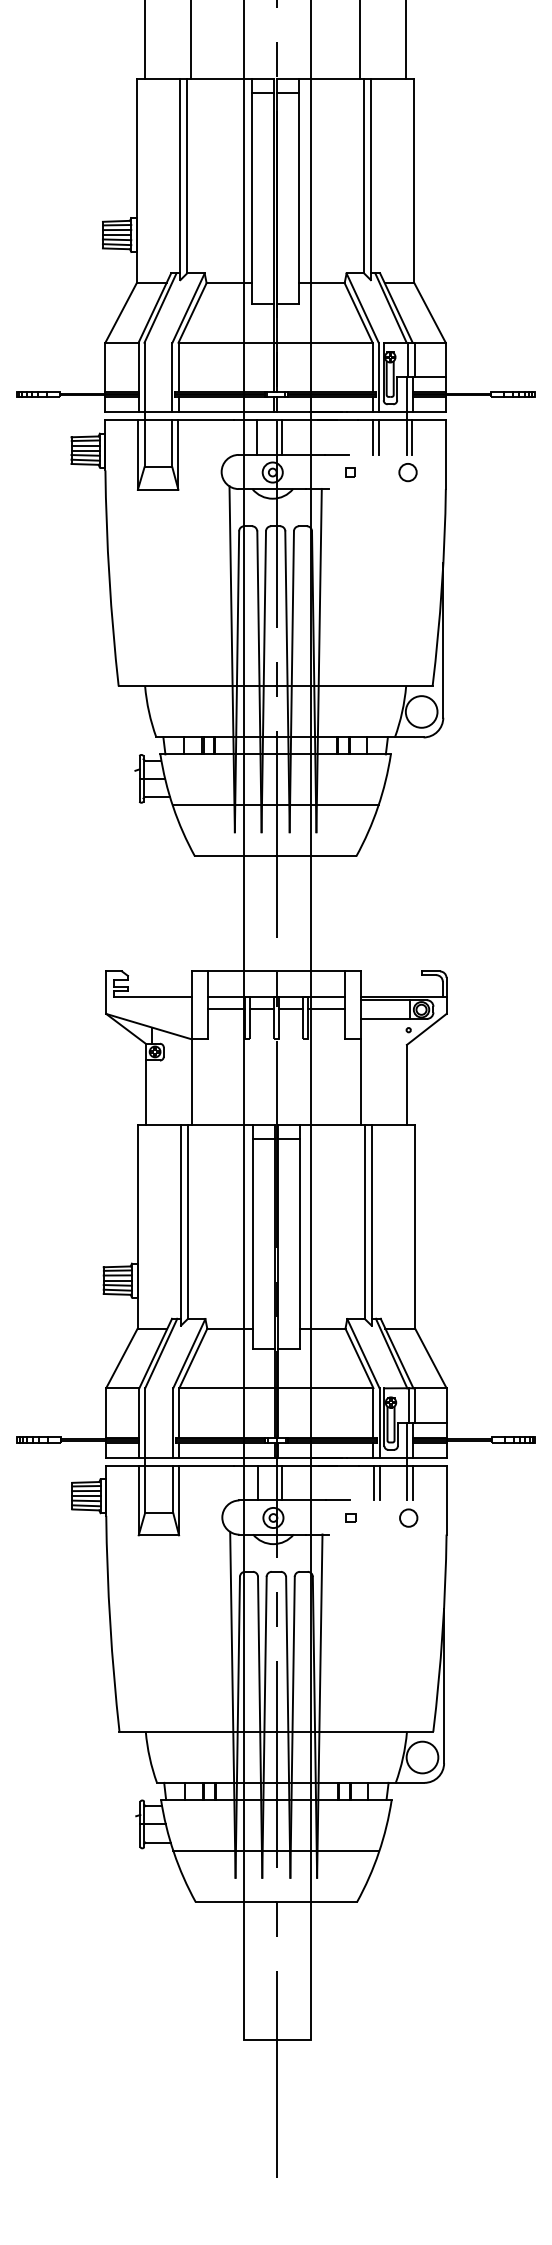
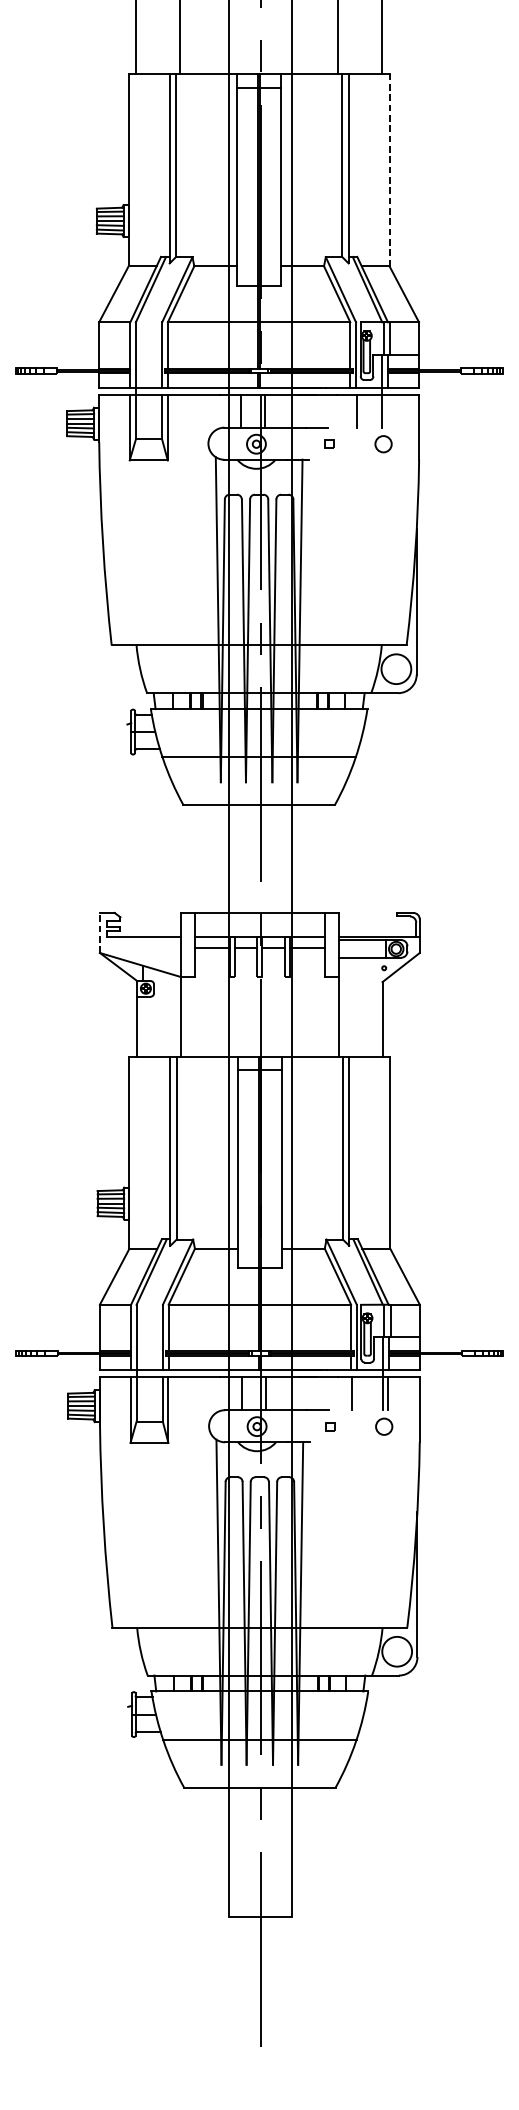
line: (414, 180) -> (389, 169), solid -> dashed
line: (373, 437) -> (351, 411), removed
line: (412, 437) -> (387, 411), removed
line: (106, 992) -> (100, 932), solid -> dashed
line: (379, 1482) -> (356, 1393), removed

